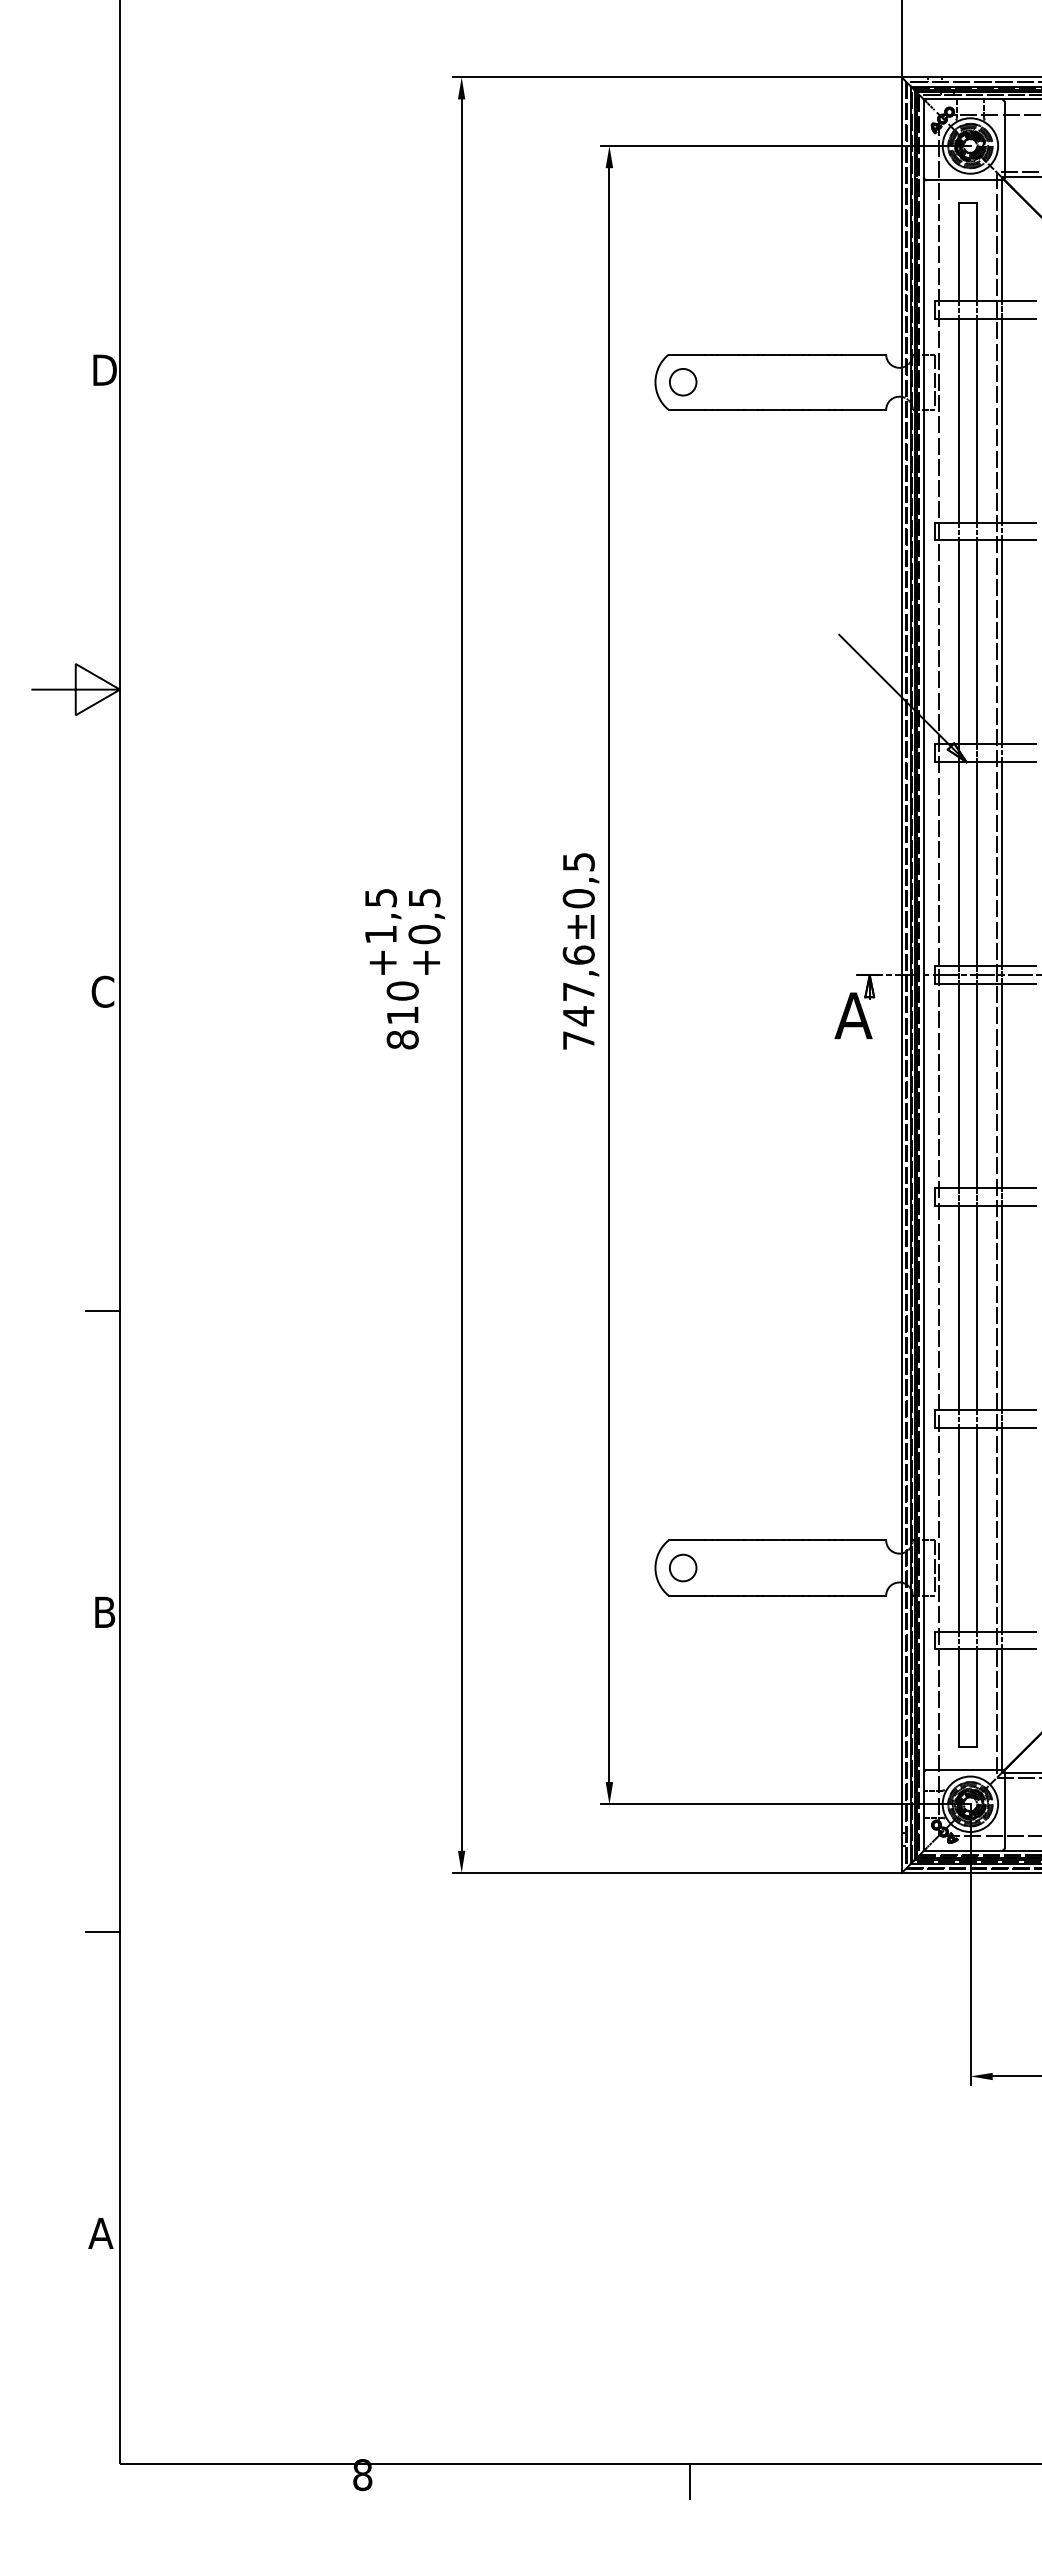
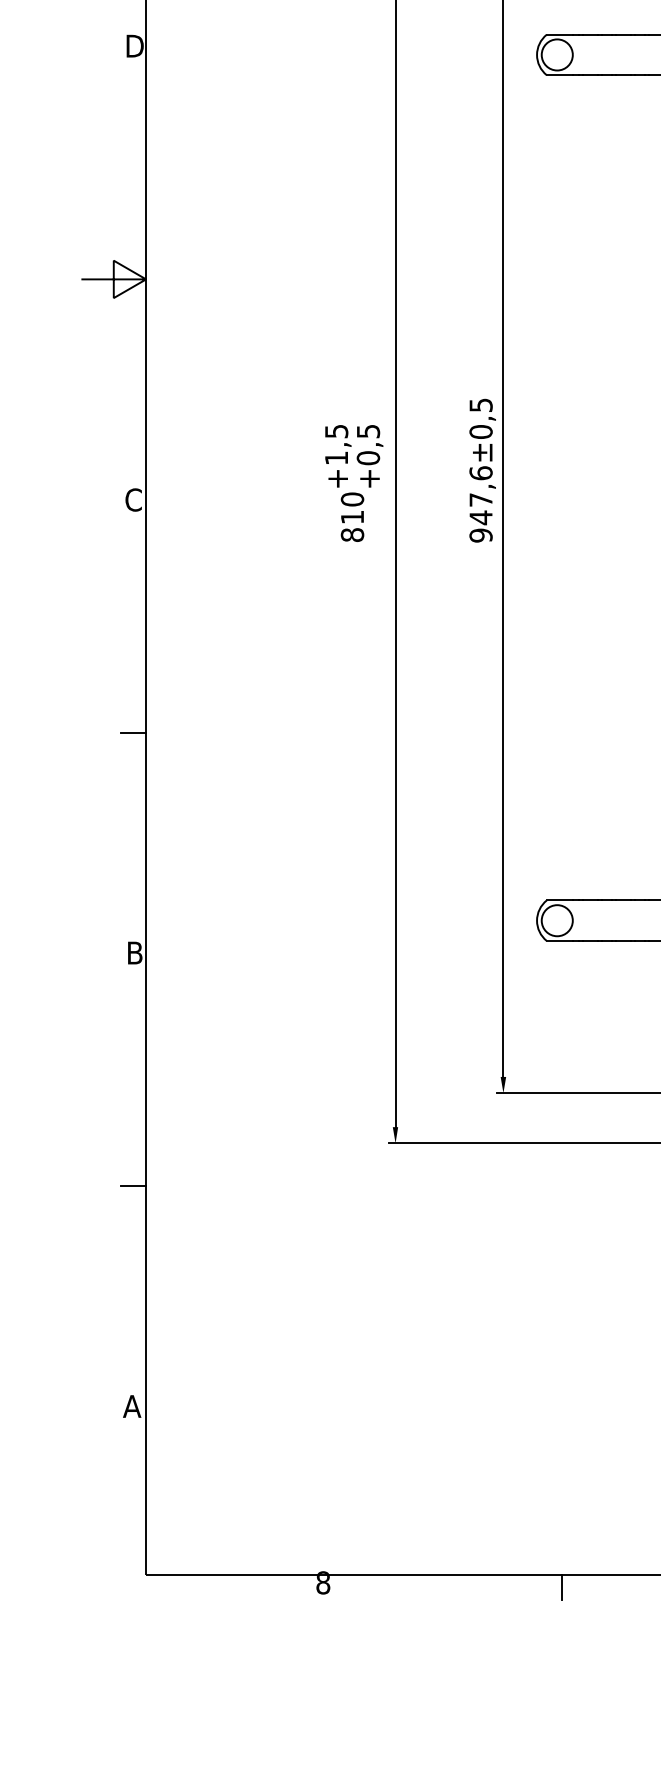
circle: (682, 381) -> (556, 54), size x1.6
text: (578, 1040) -> (480, 535), 747,6 -> 947,6
circle: (682, 1567) -> (556, 920), size x1.6

